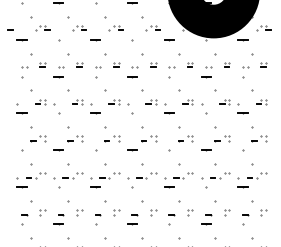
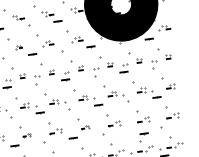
part: (79, 28) -> (18, 47), size x0.6
part: (75, 138) -> (26, 134), size x0.6
part: (149, 138) -> (85, 127), size x0.6
part: (206, 150) -> (144, 133), moved

